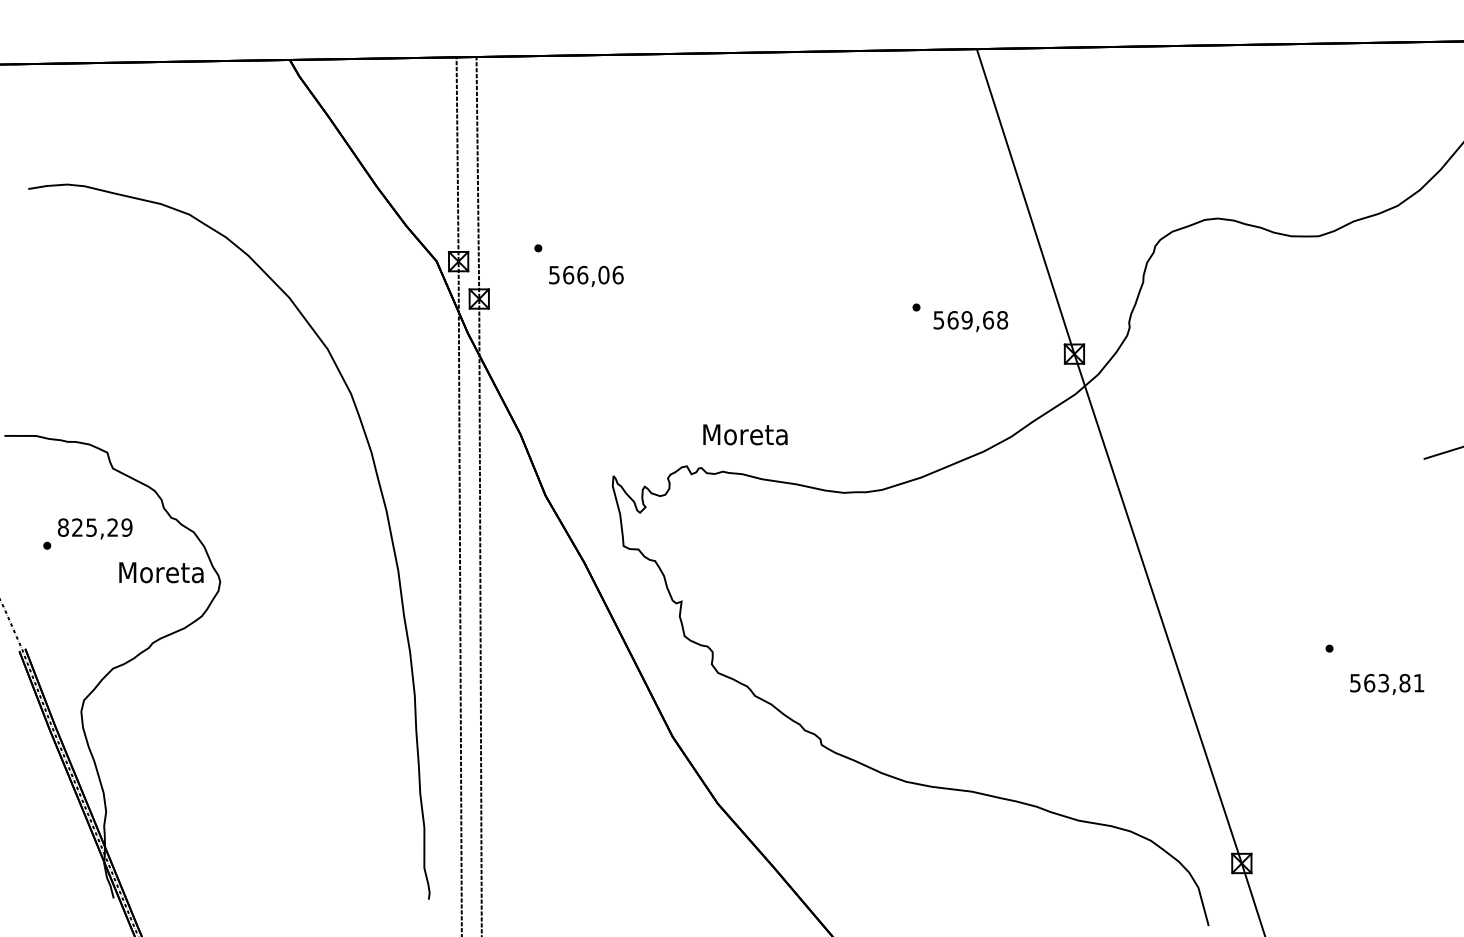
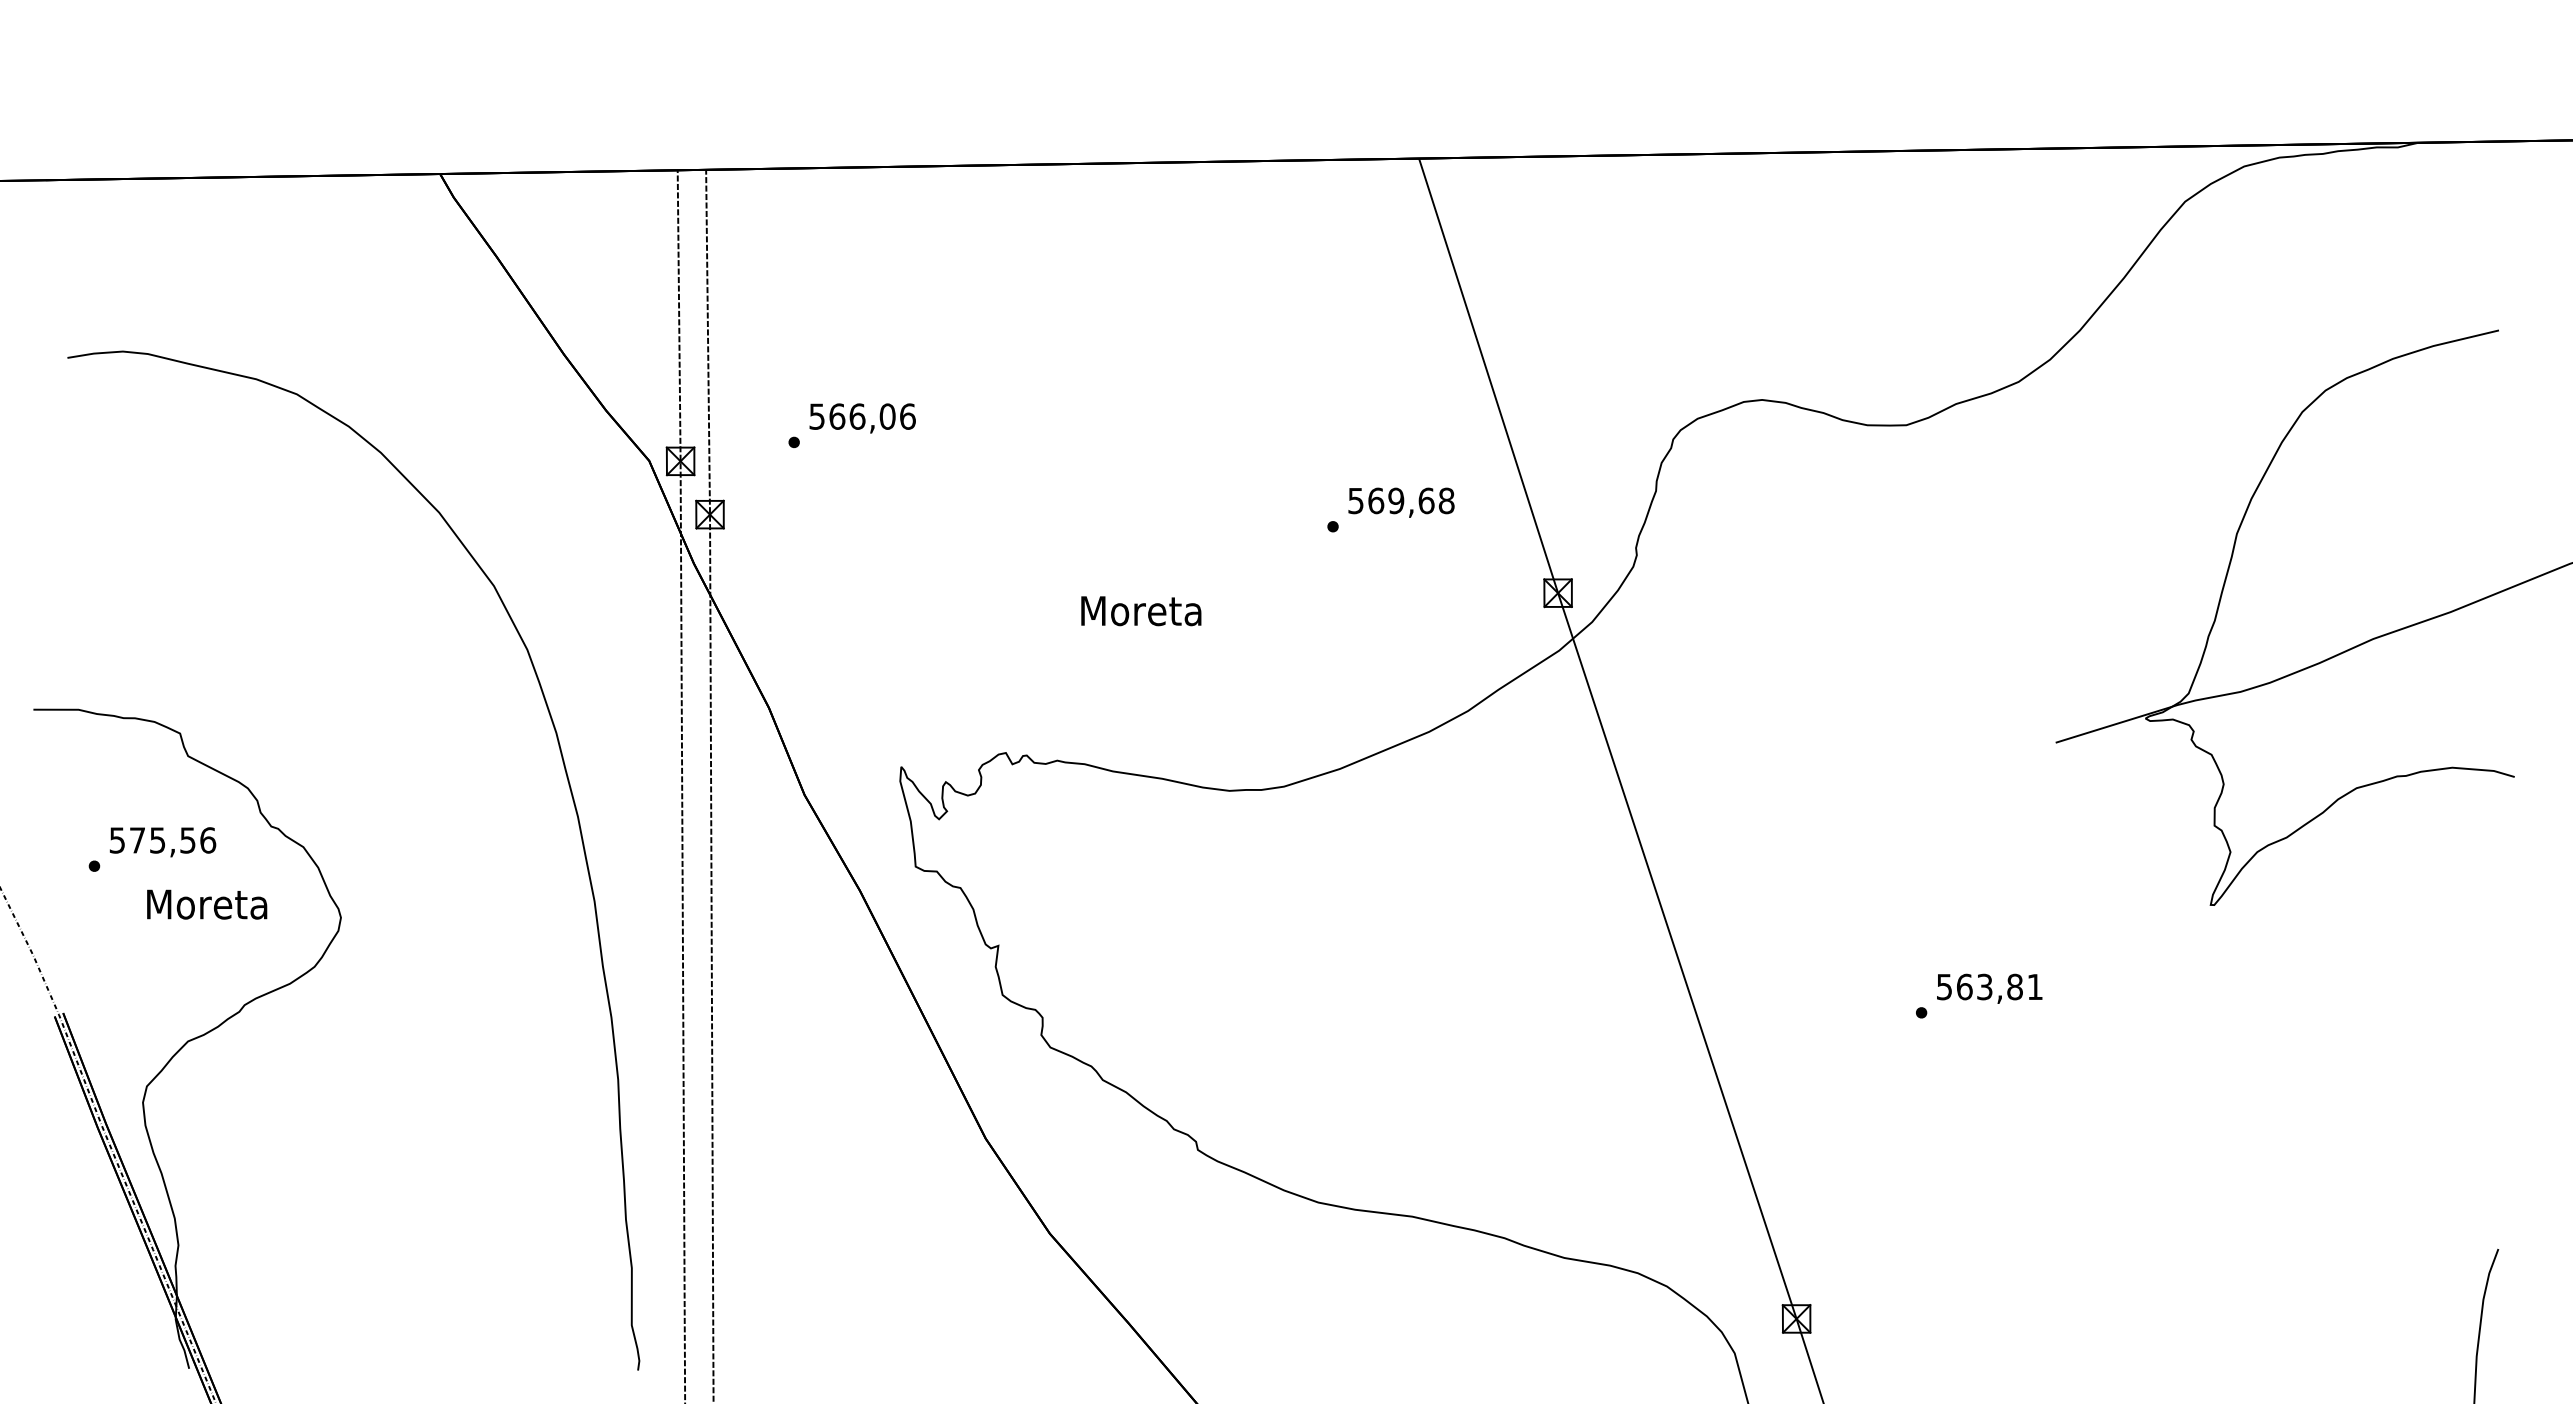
text: (586, 276) -> (862, 418), moved
text: (970, 321) -> (1401, 502), moved
text: (745, 435) -> (1141, 611), moved
text: (95, 527) -> (162, 840), 825,29 -> 575,56
text: (161, 572) -> (207, 904), moved
text: (1387, 684) -> (1989, 988), moved

